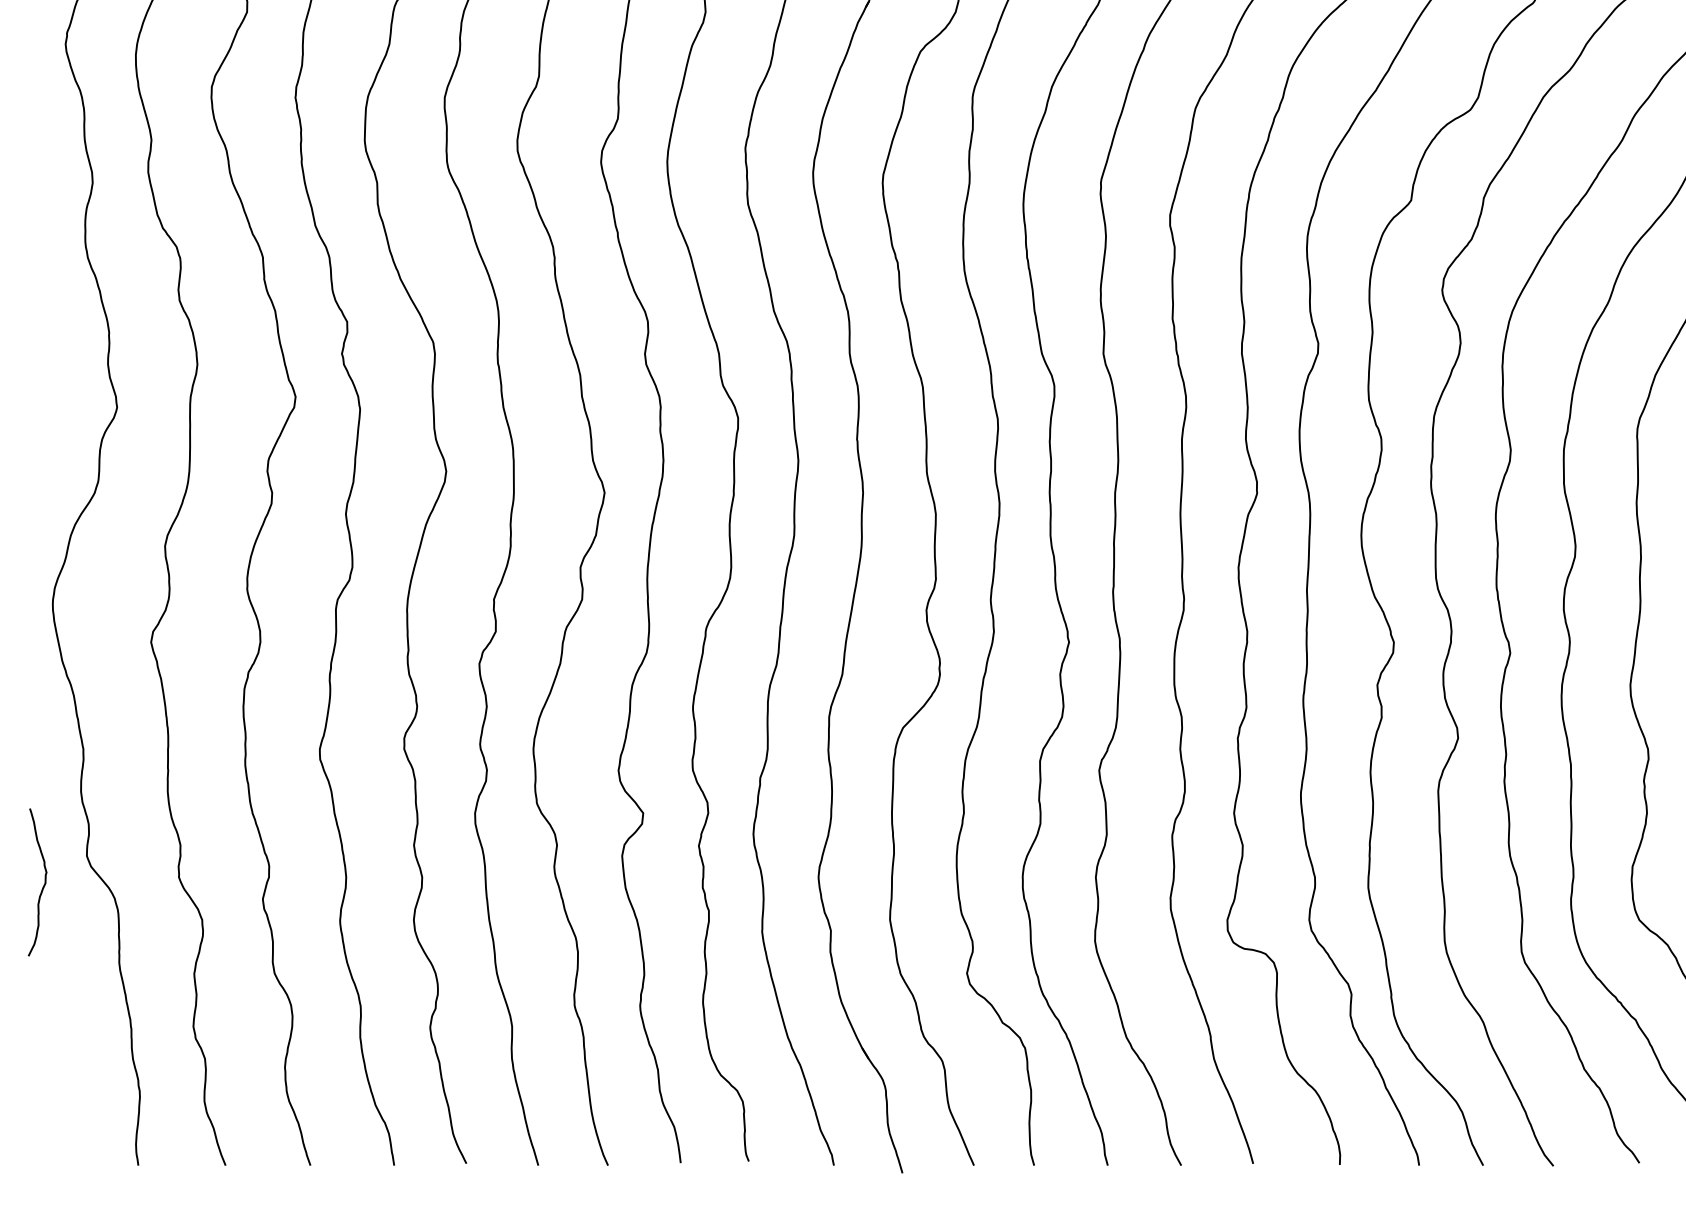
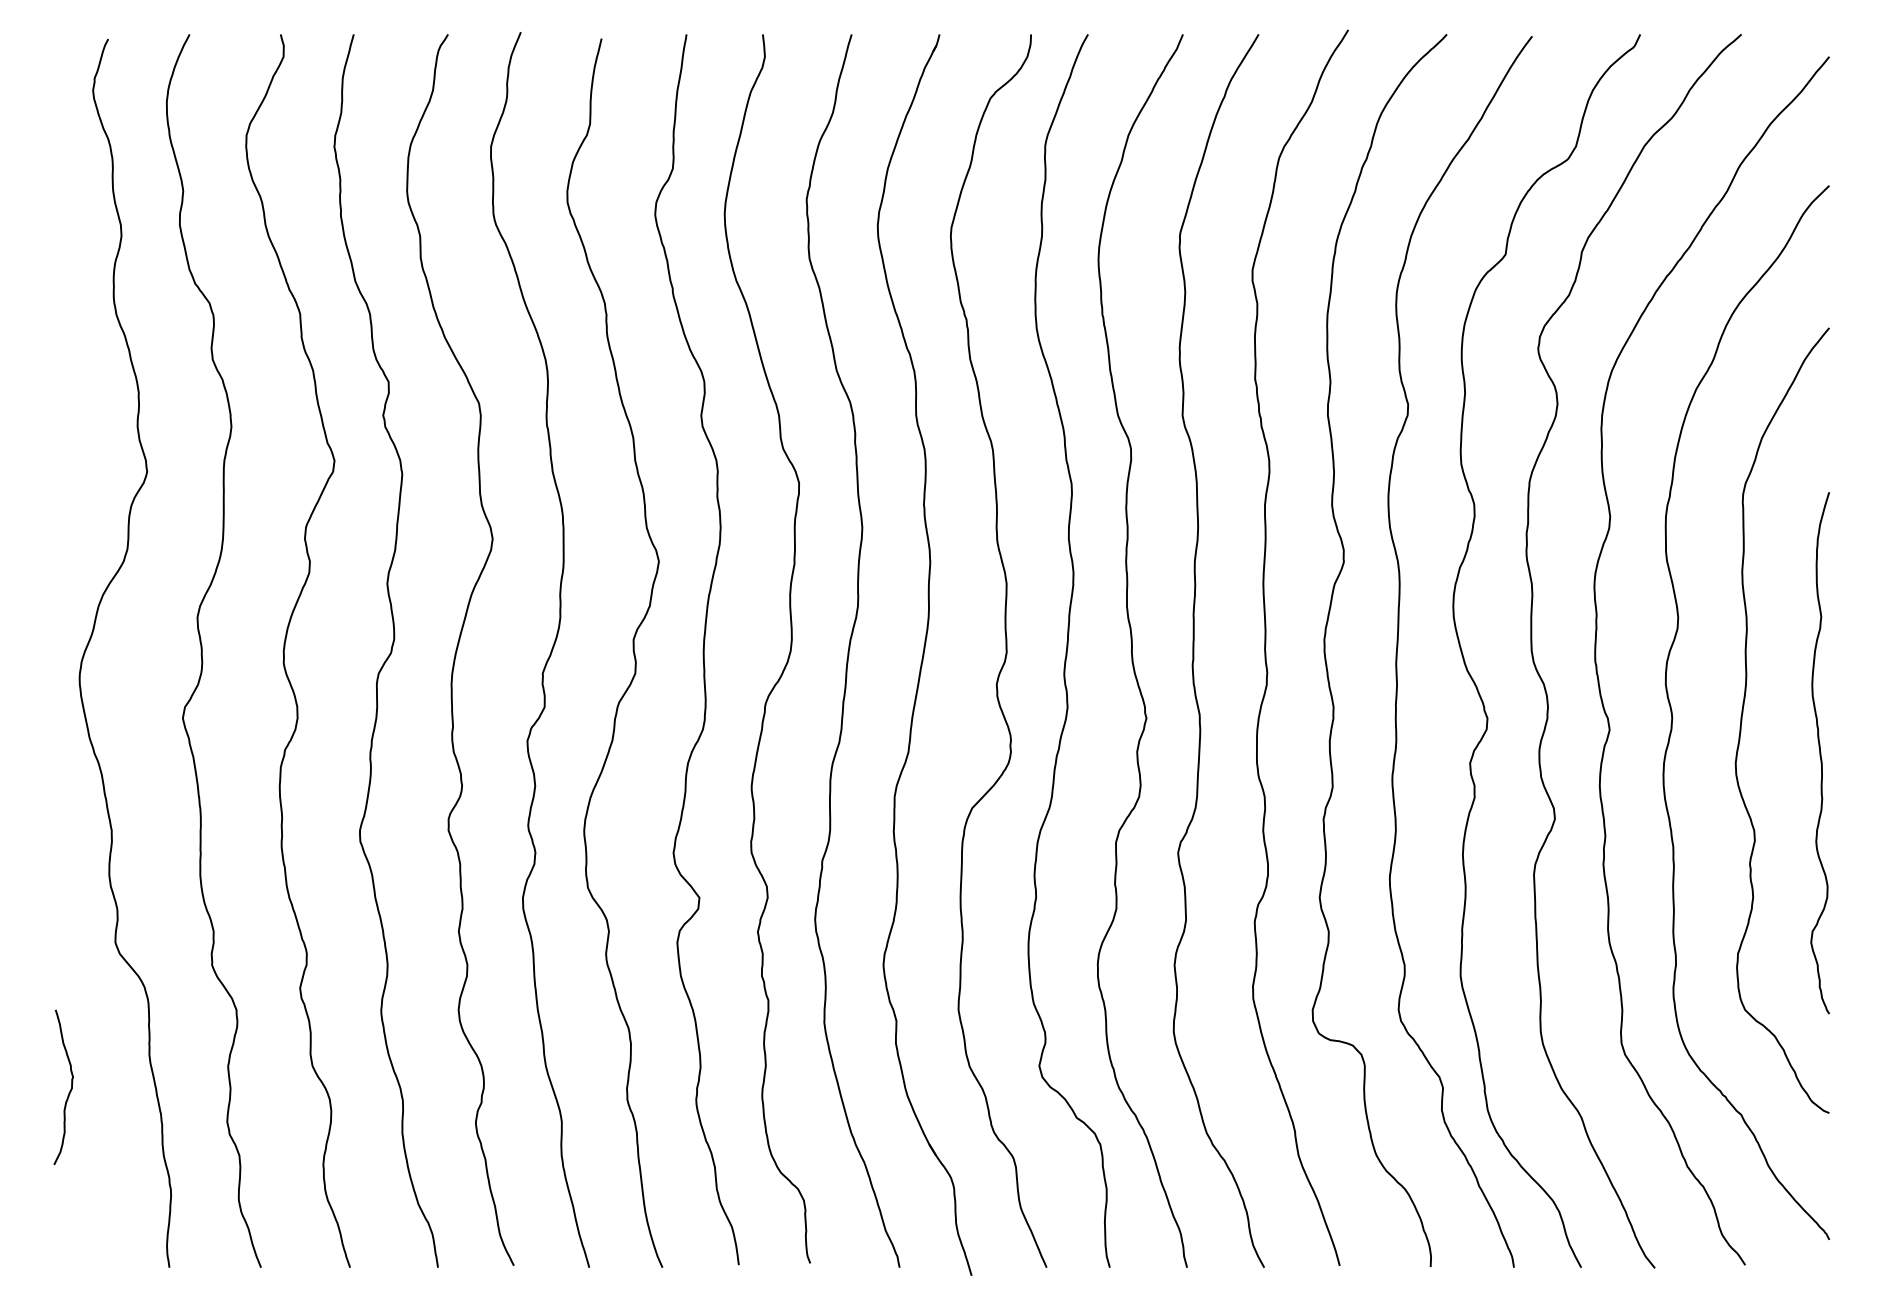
curve: (43, 885) -> (69, 1090), moved

